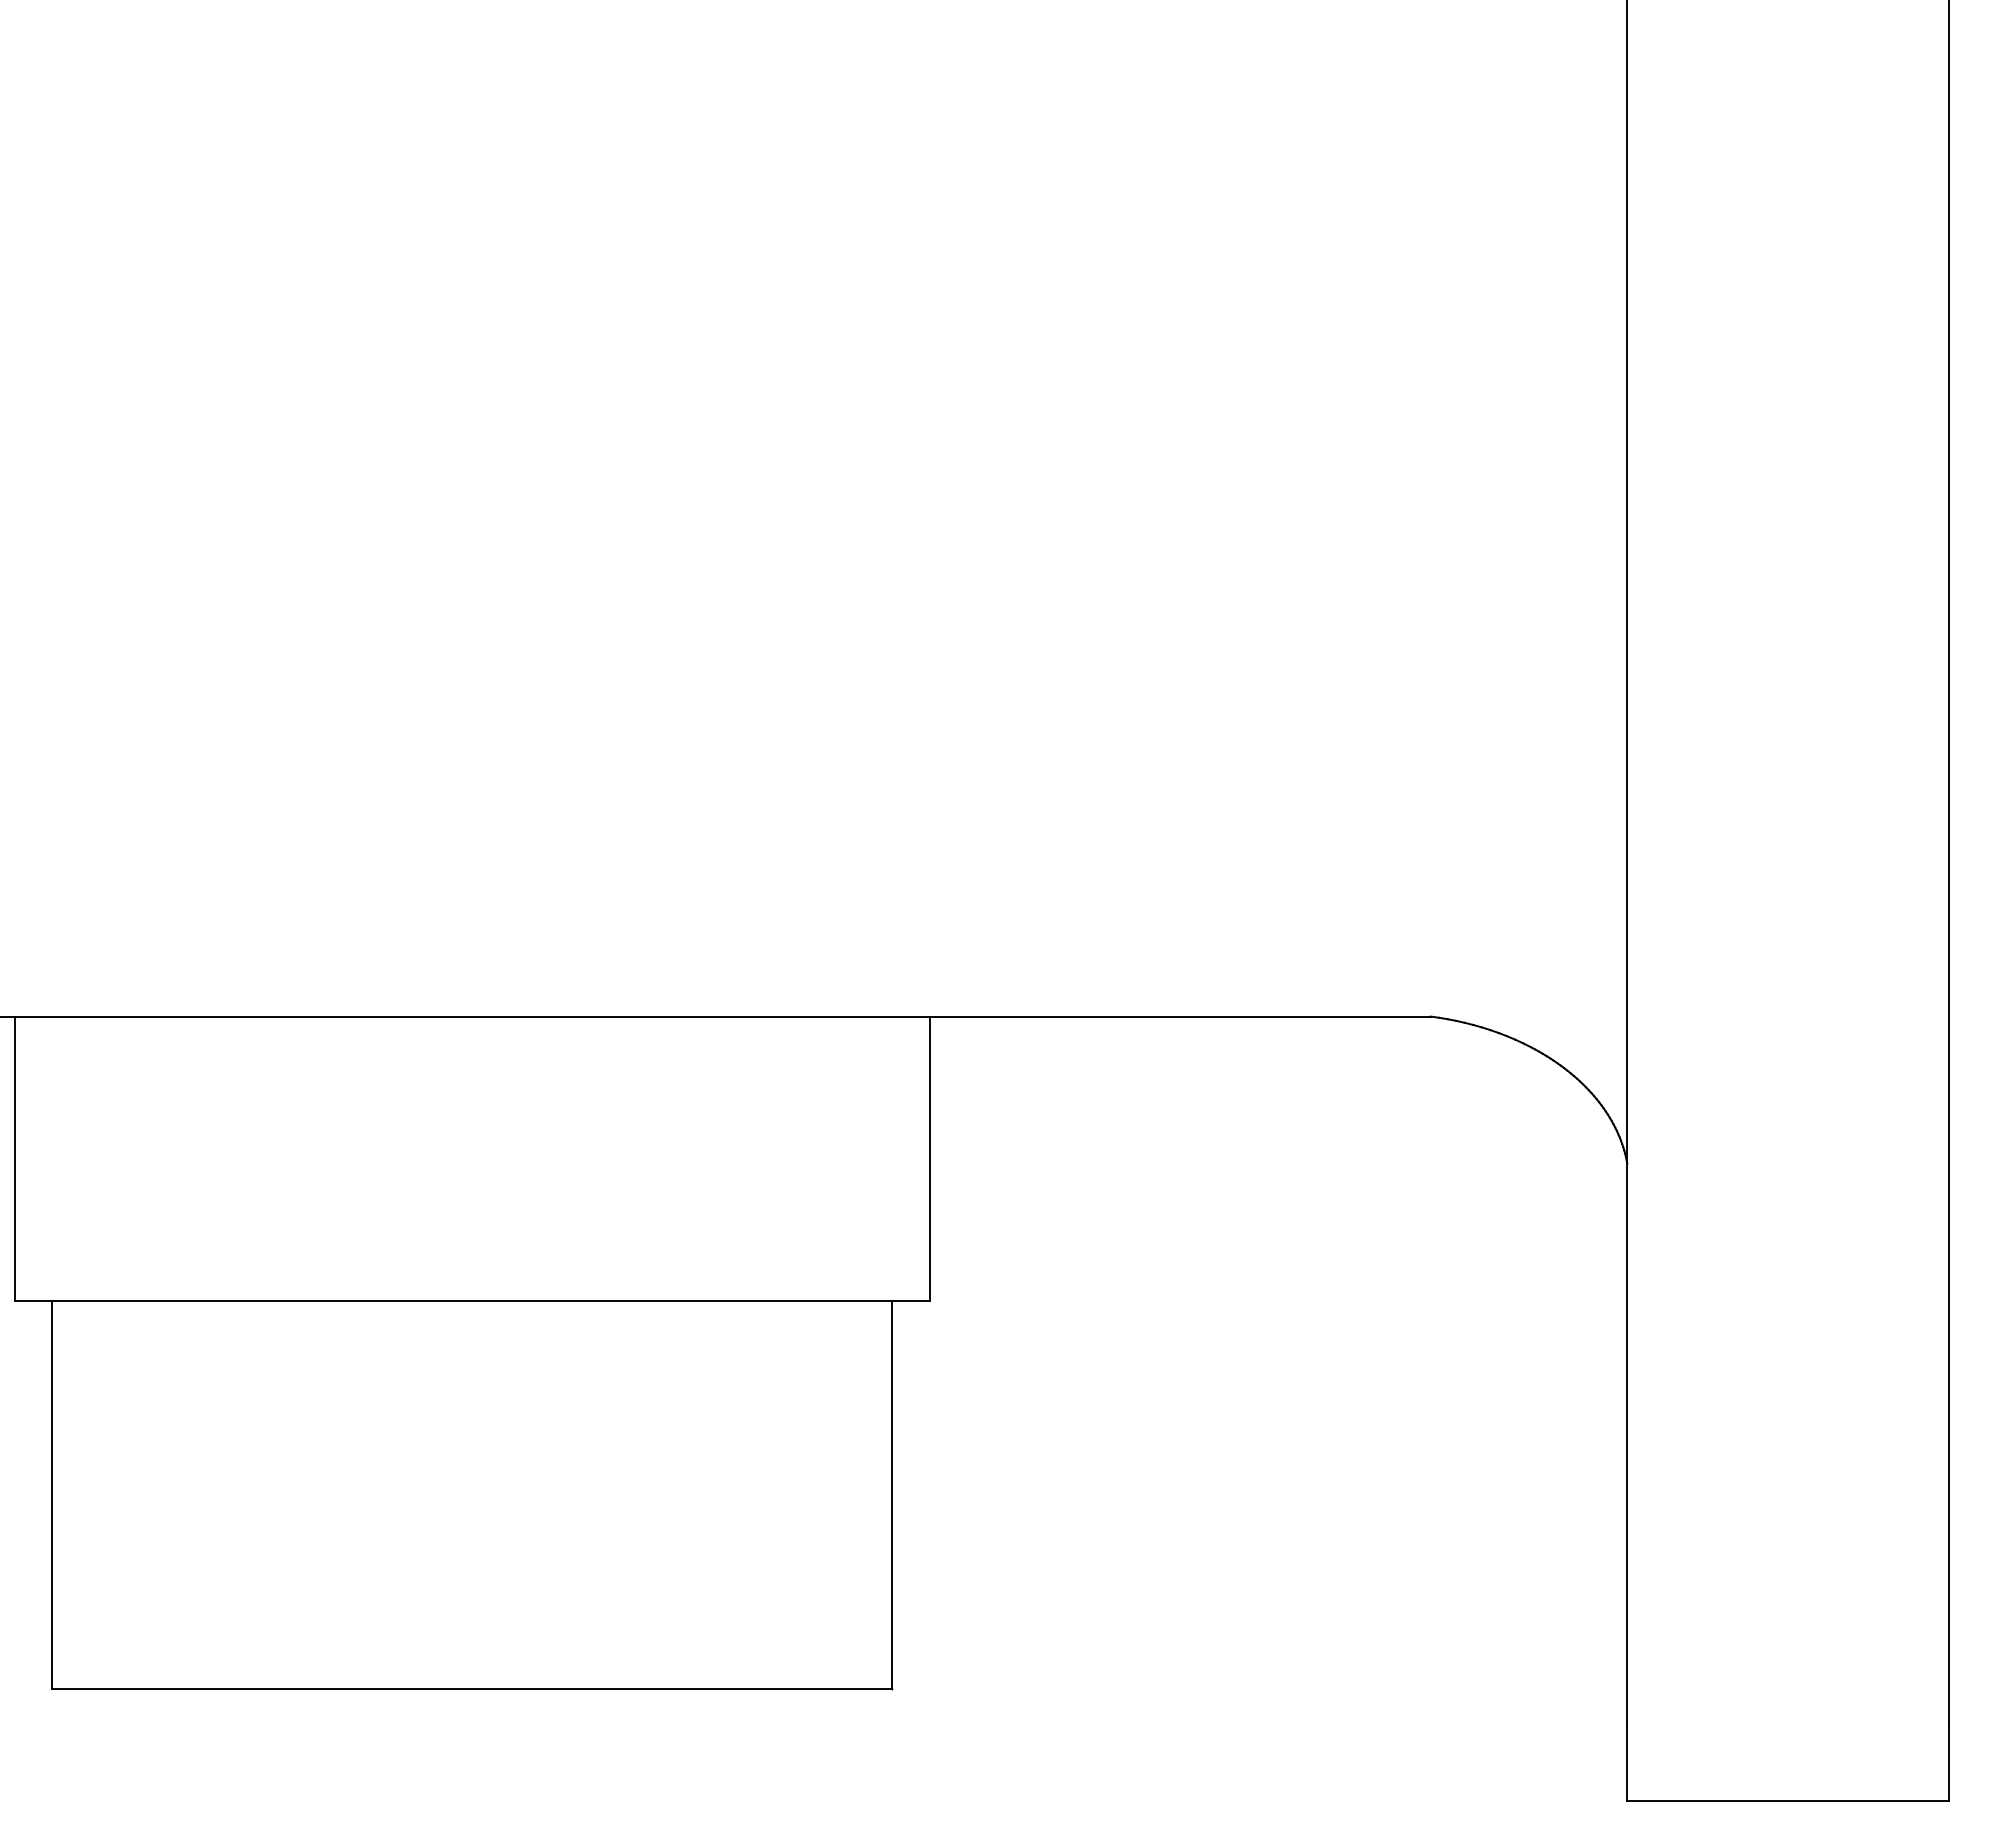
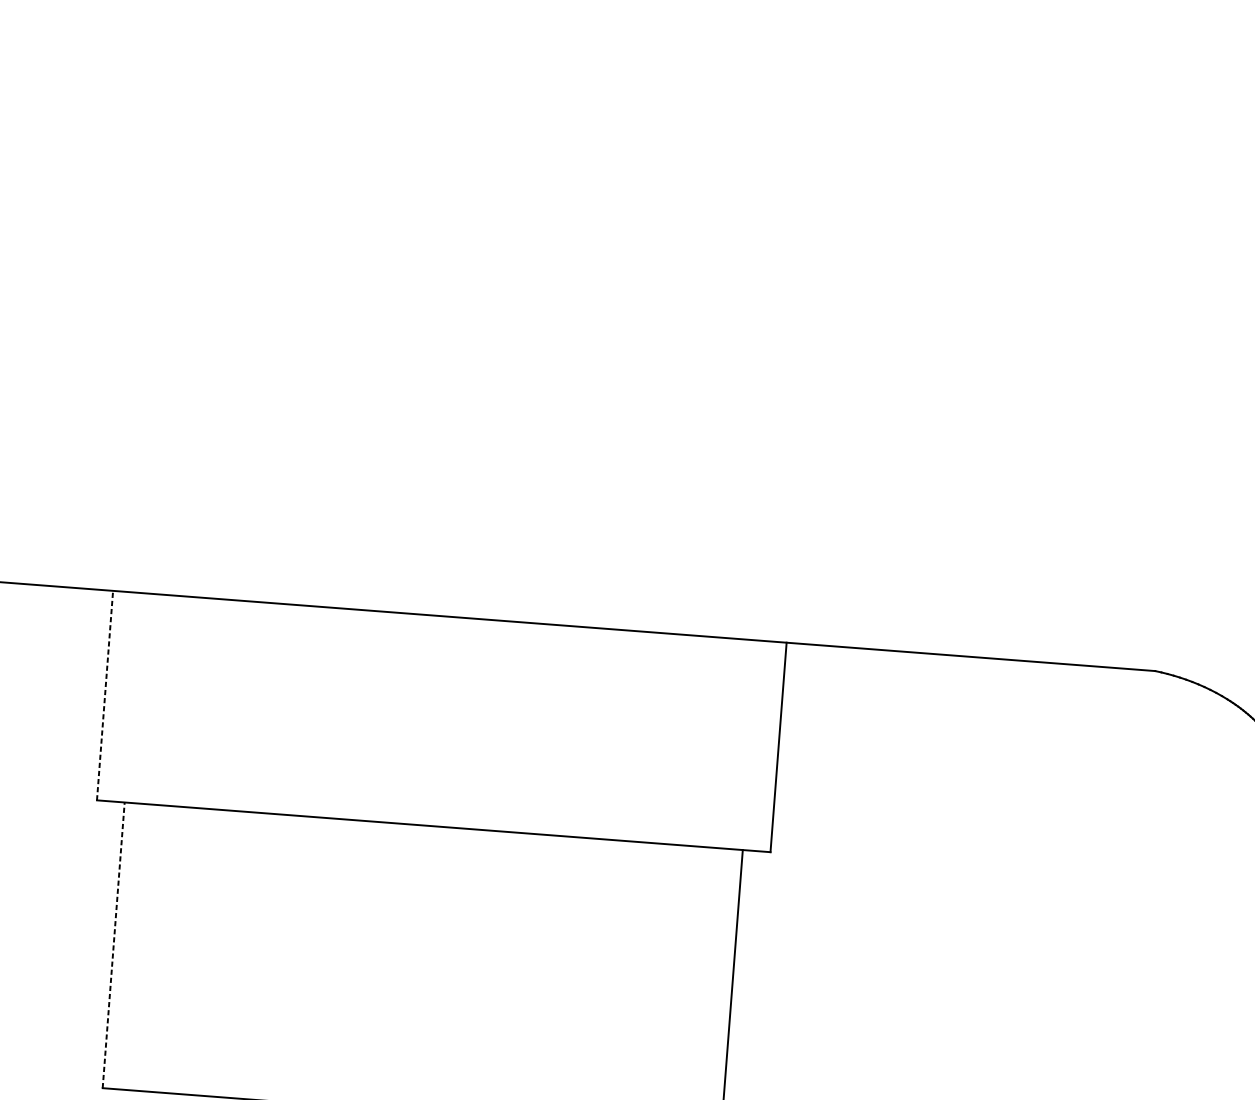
line: (14, 1158) -> (104, 695), solid -> dashed
line: (52, 1494) -> (113, 944), solid -> dashed

